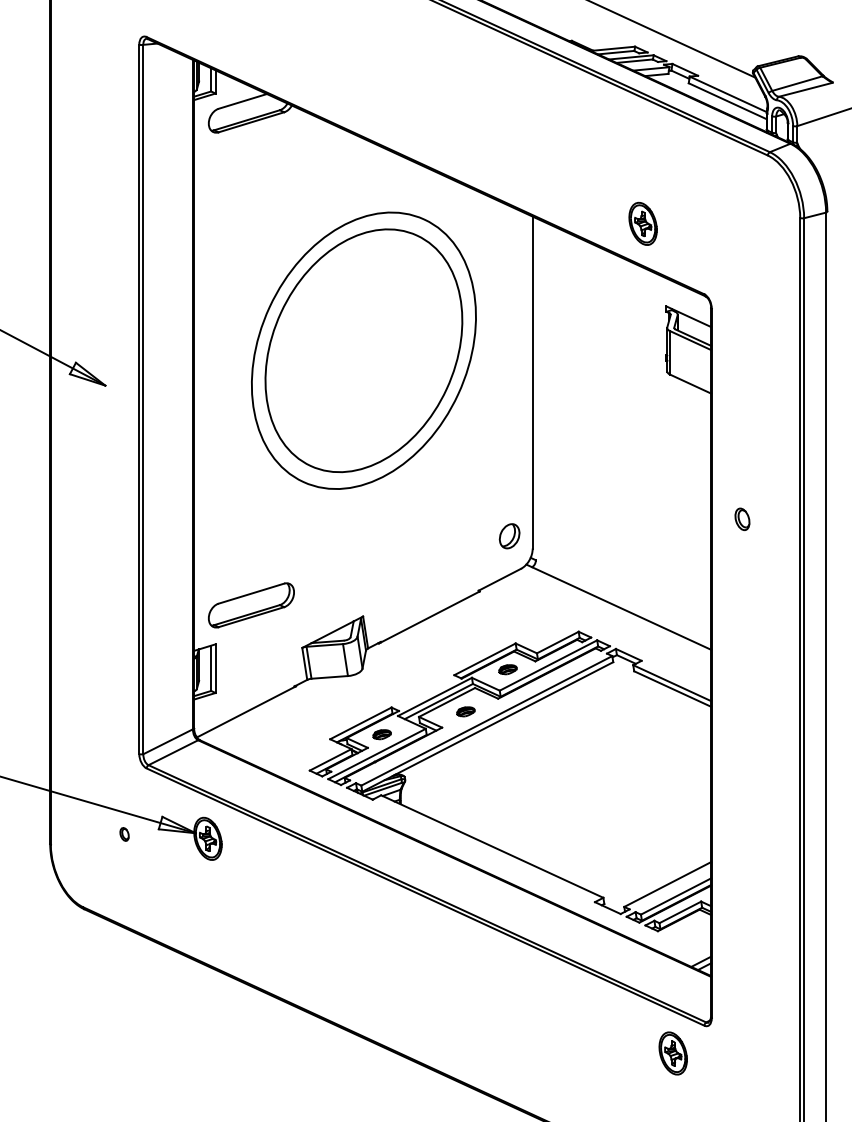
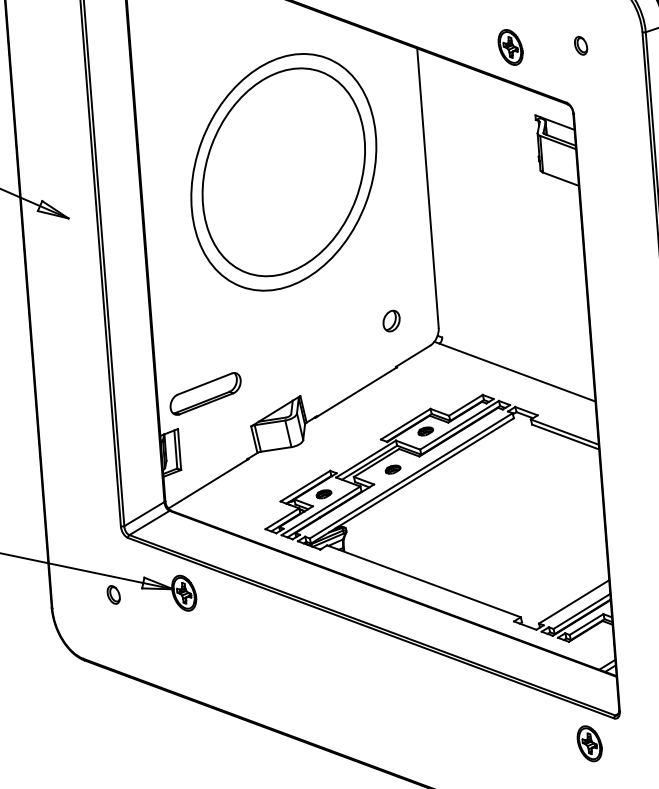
part: (742, 518) -> (581, 45), moved
part: (509, 536) -> (391, 321), moved
part: (124, 834) -> (113, 594), size x1.67

